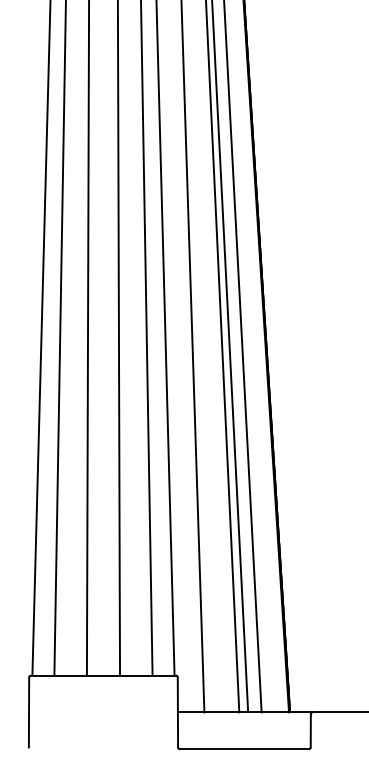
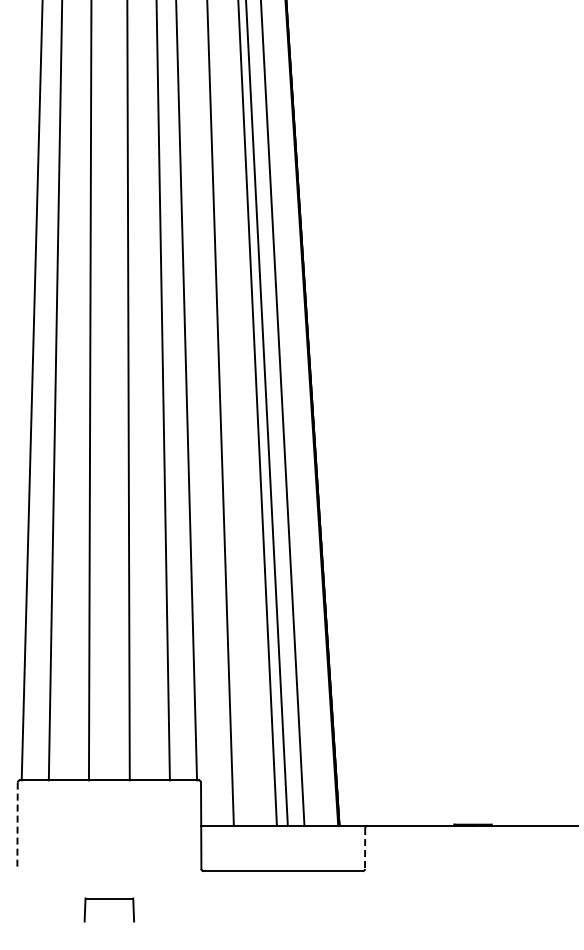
line: (28, 712) -> (17, 826), solid -> dashed
line: (311, 731) -> (365, 849), solid -> dashed

